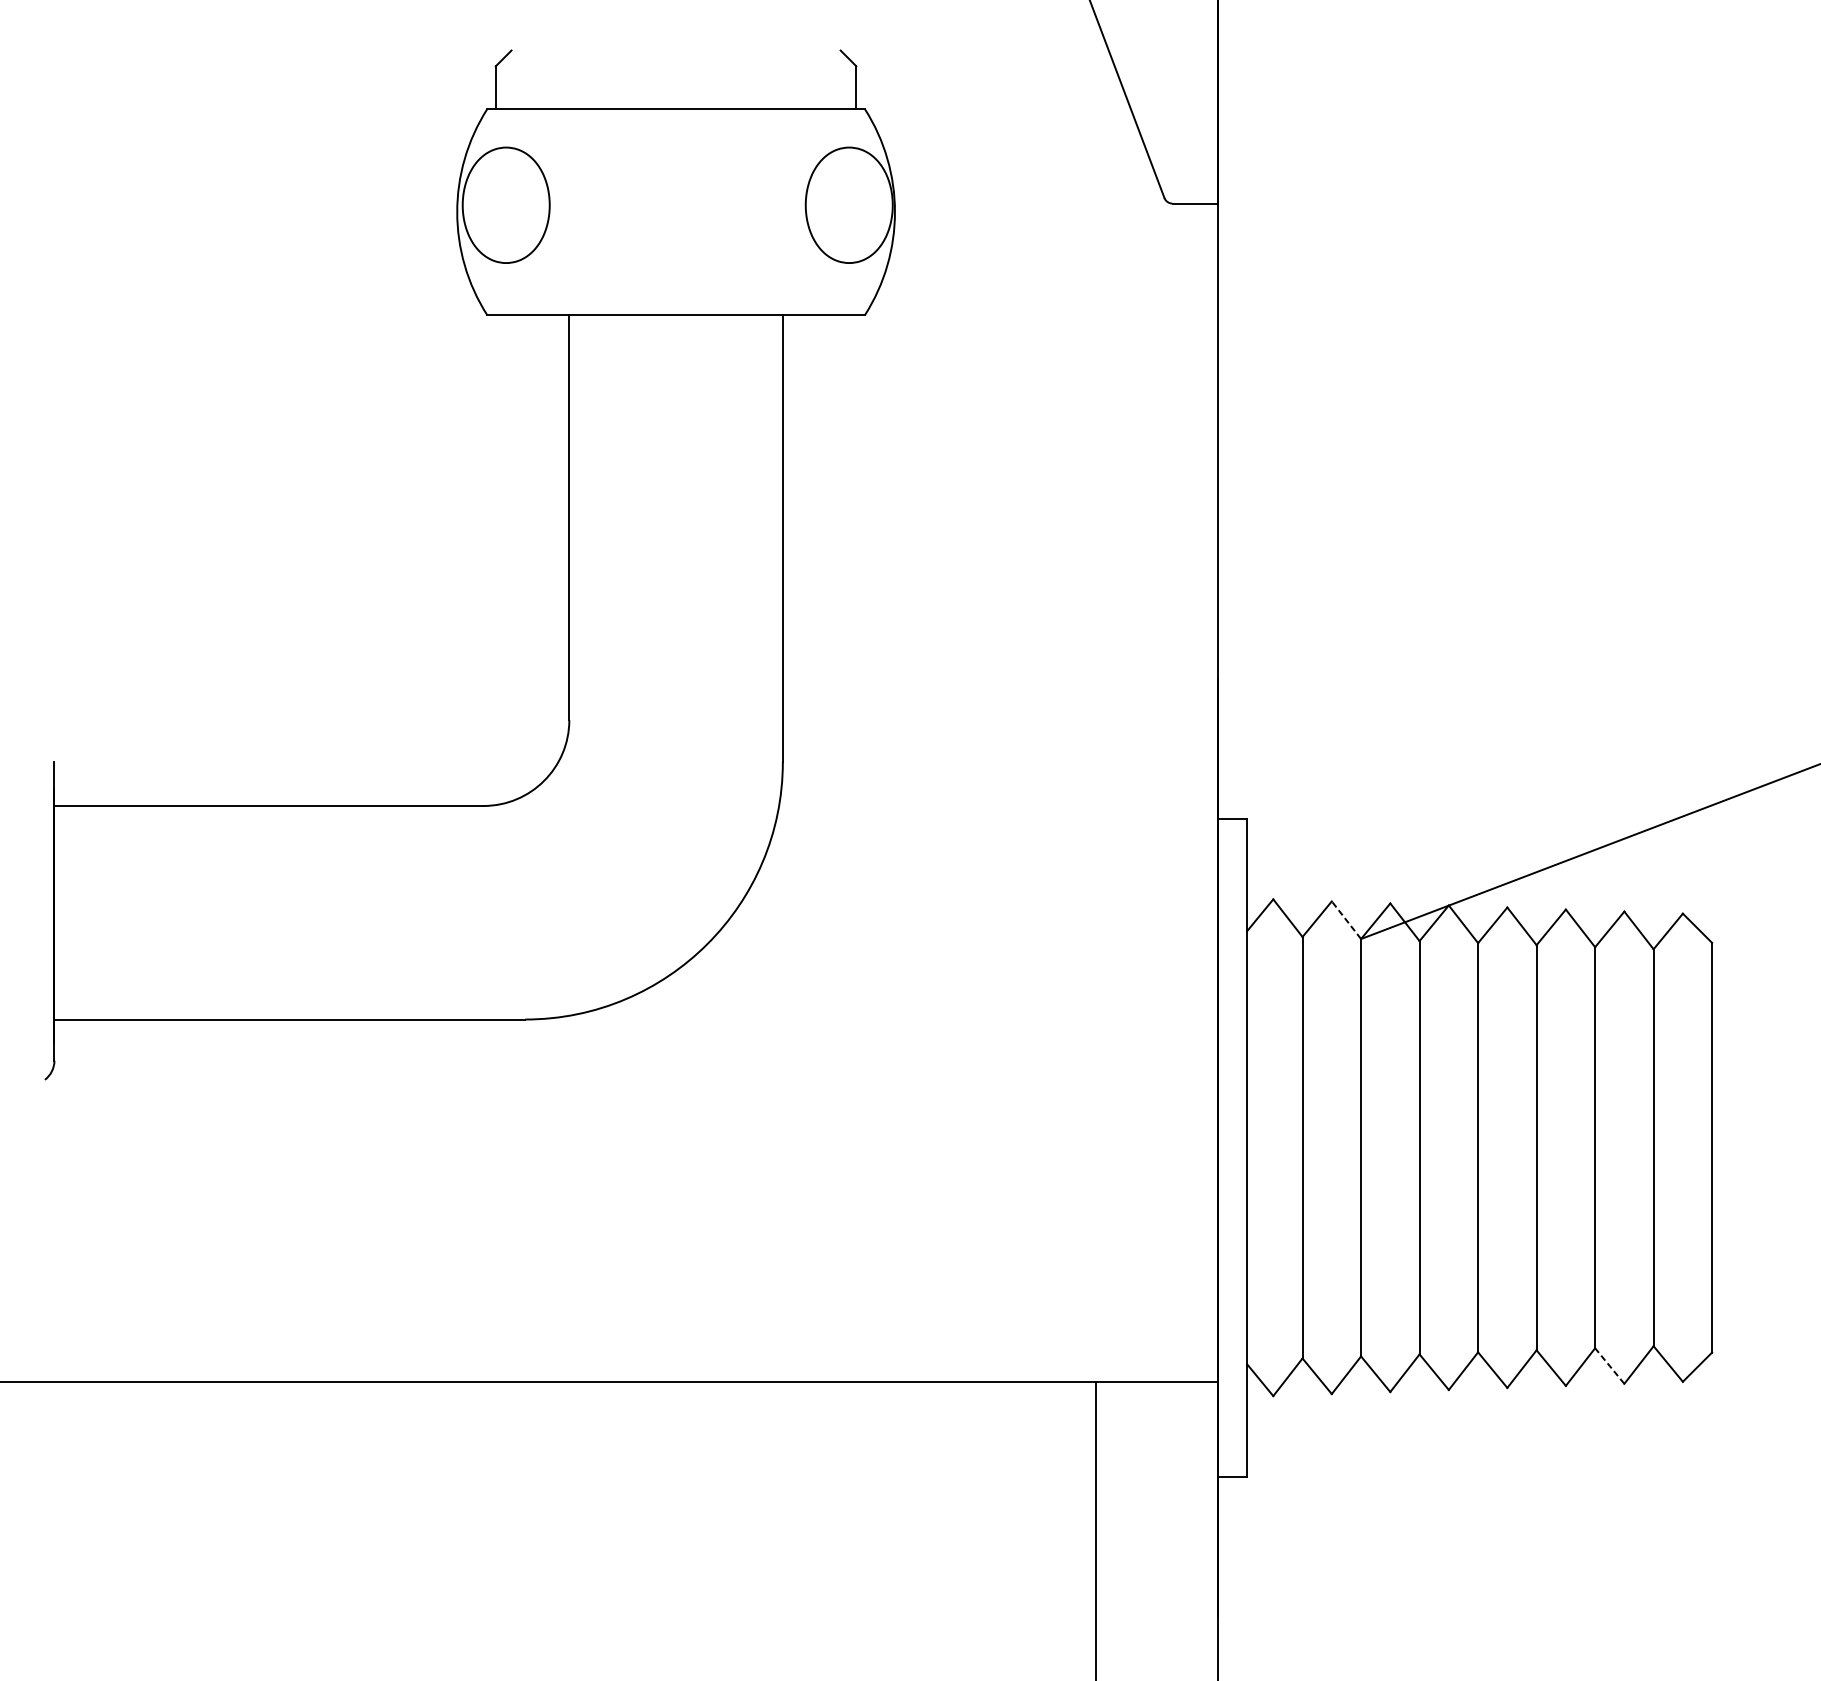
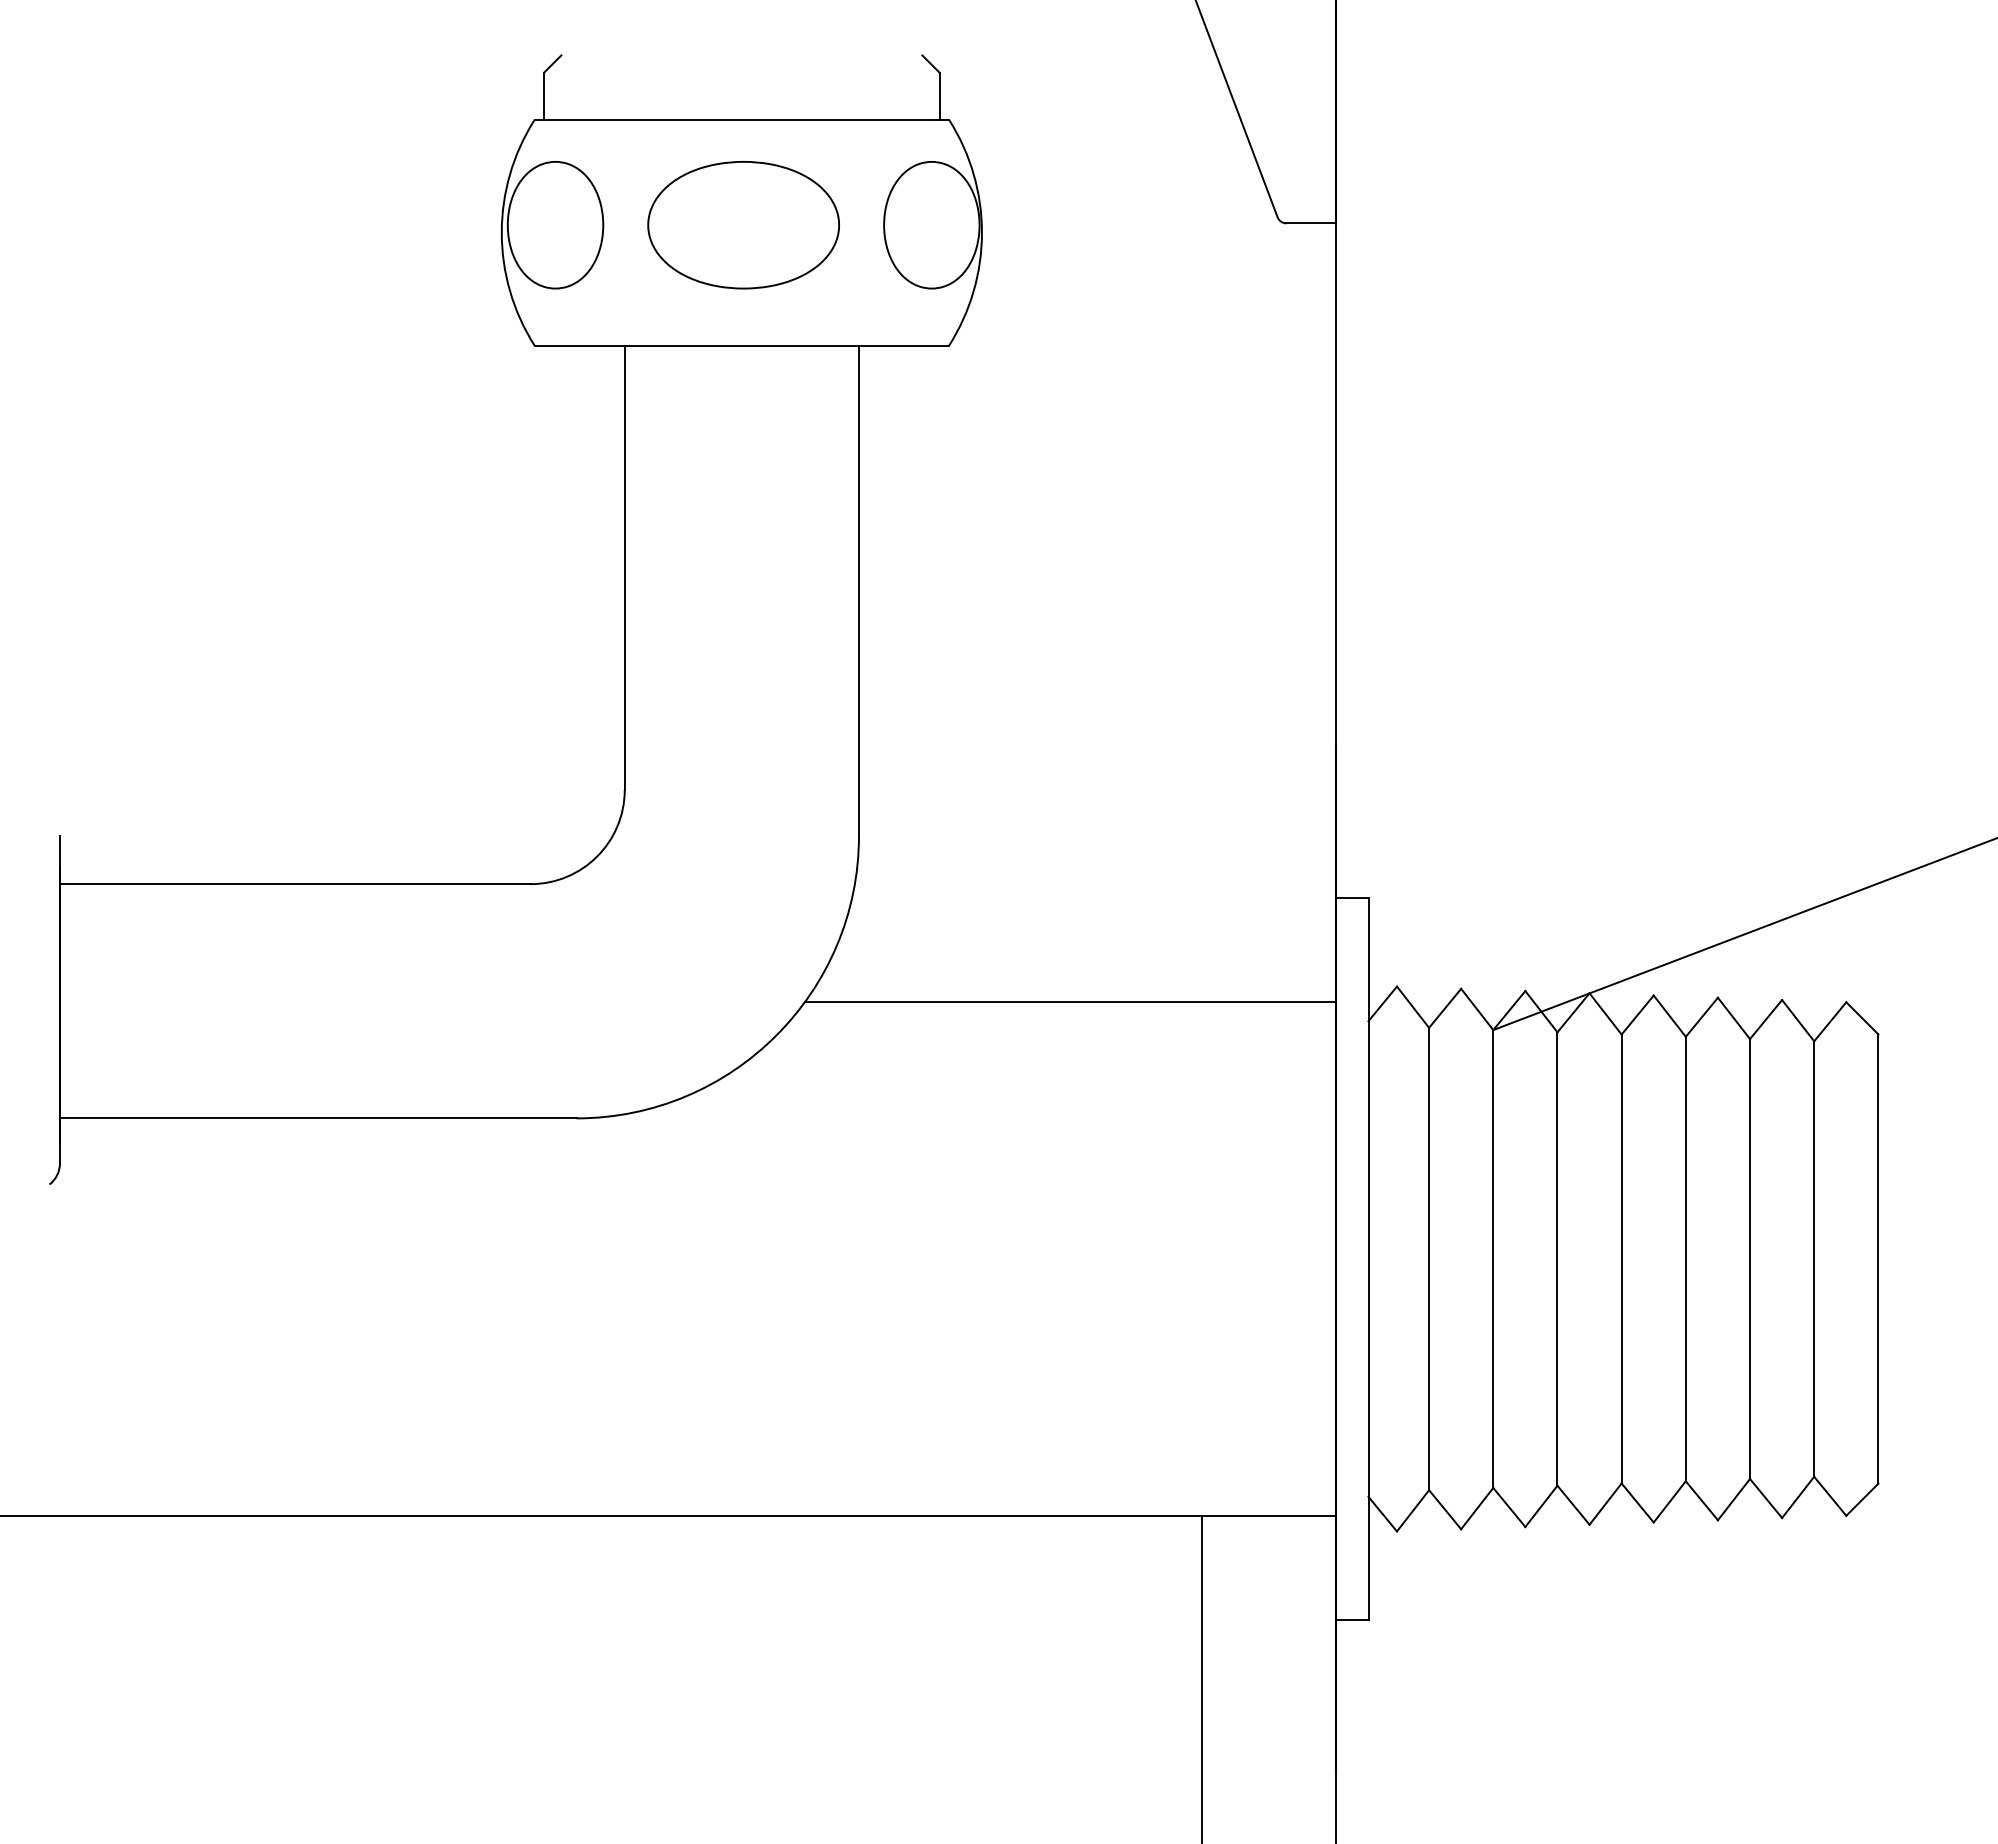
part: (677, 205) -> (743, 225), added
line: (975, 913) -> (1070, 1002), added
line: (1345, 920) -> (1476, 1009), dashed -> solid
line: (1609, 1366) -> (1765, 1498), dashed -> solid

